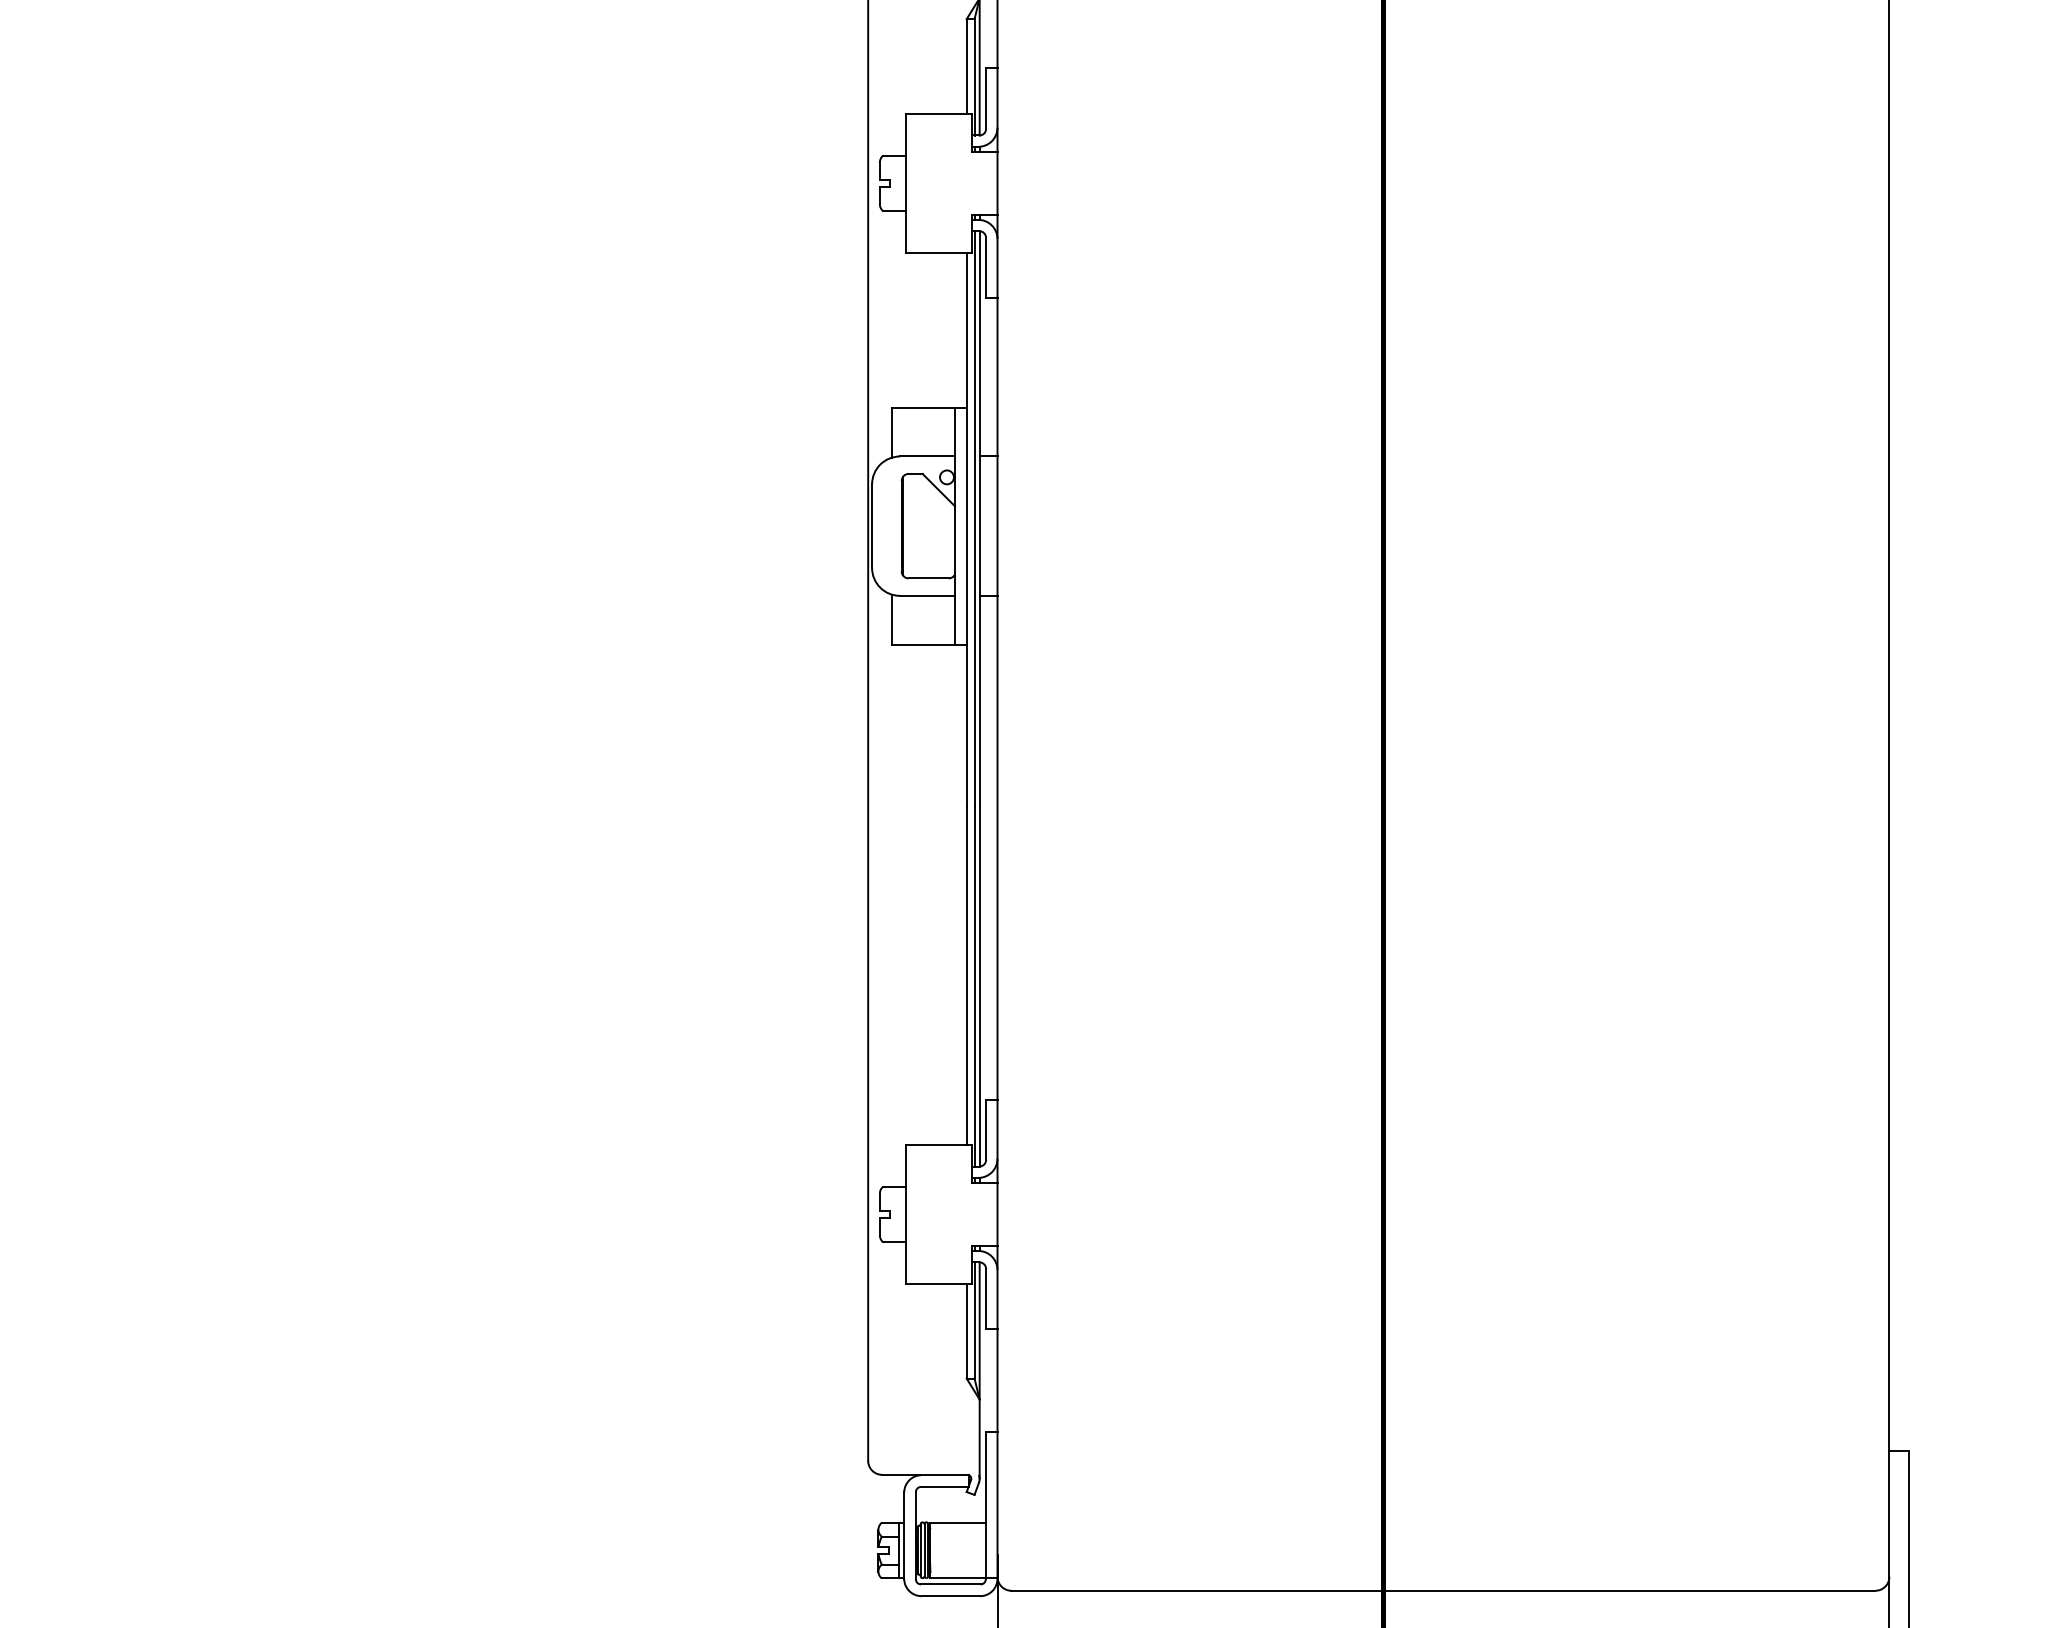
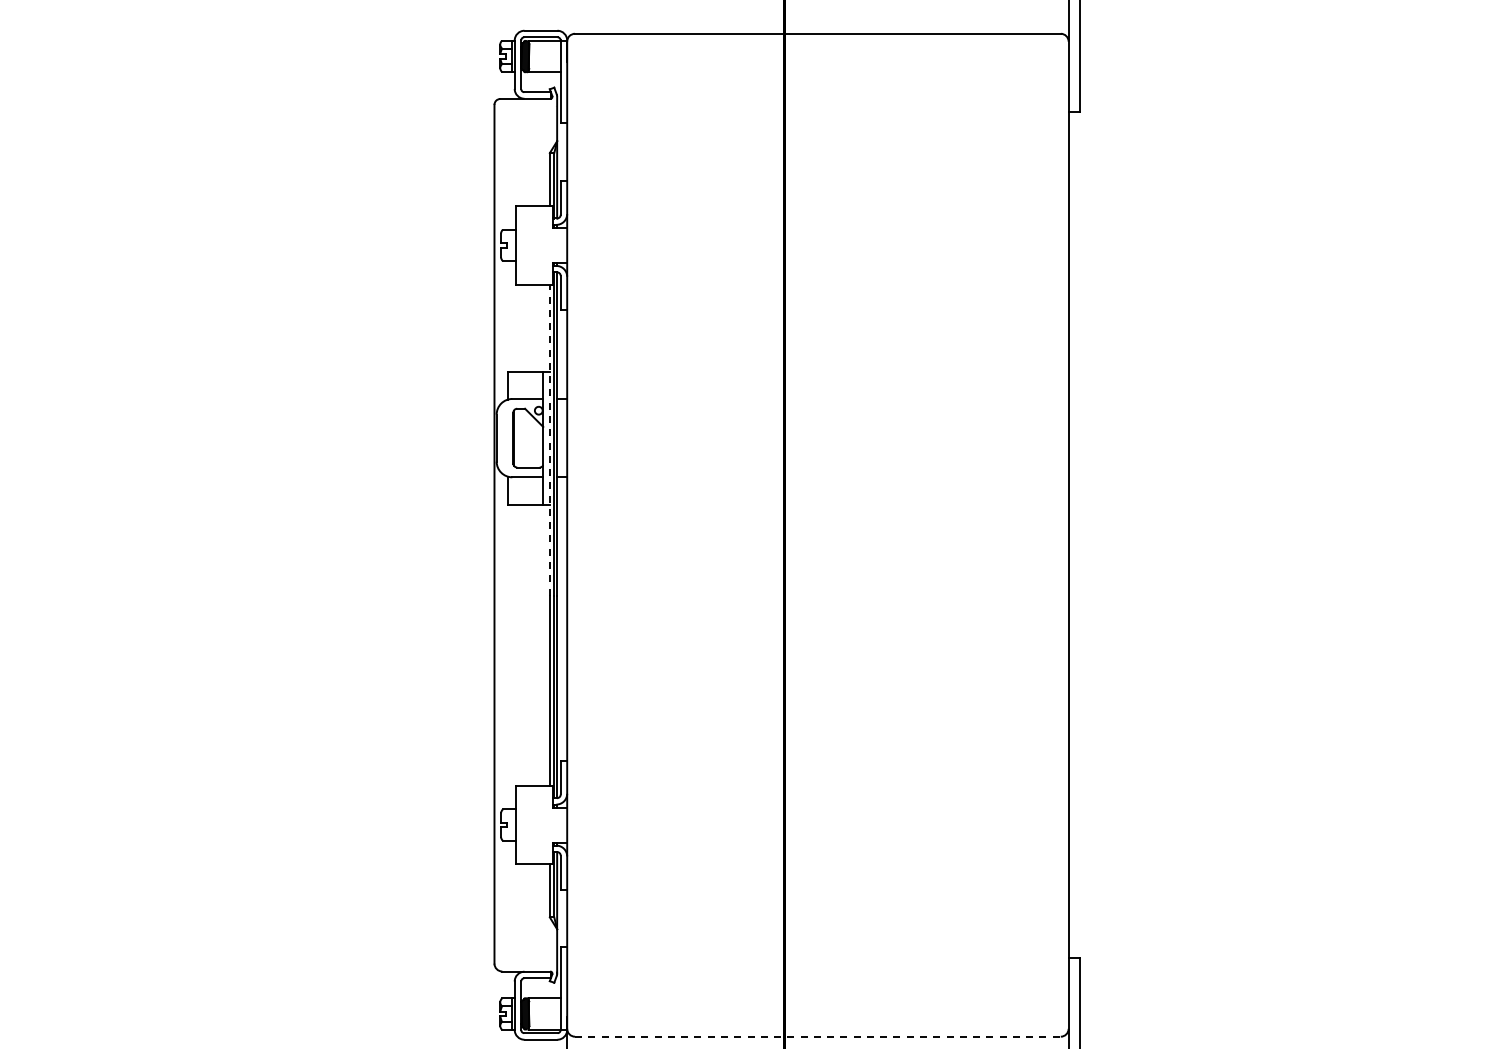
line: (966, 528) -> (549, 439), solid -> dashed
line: (1442, 1590) -> (817, 1036), solid -> dashed

